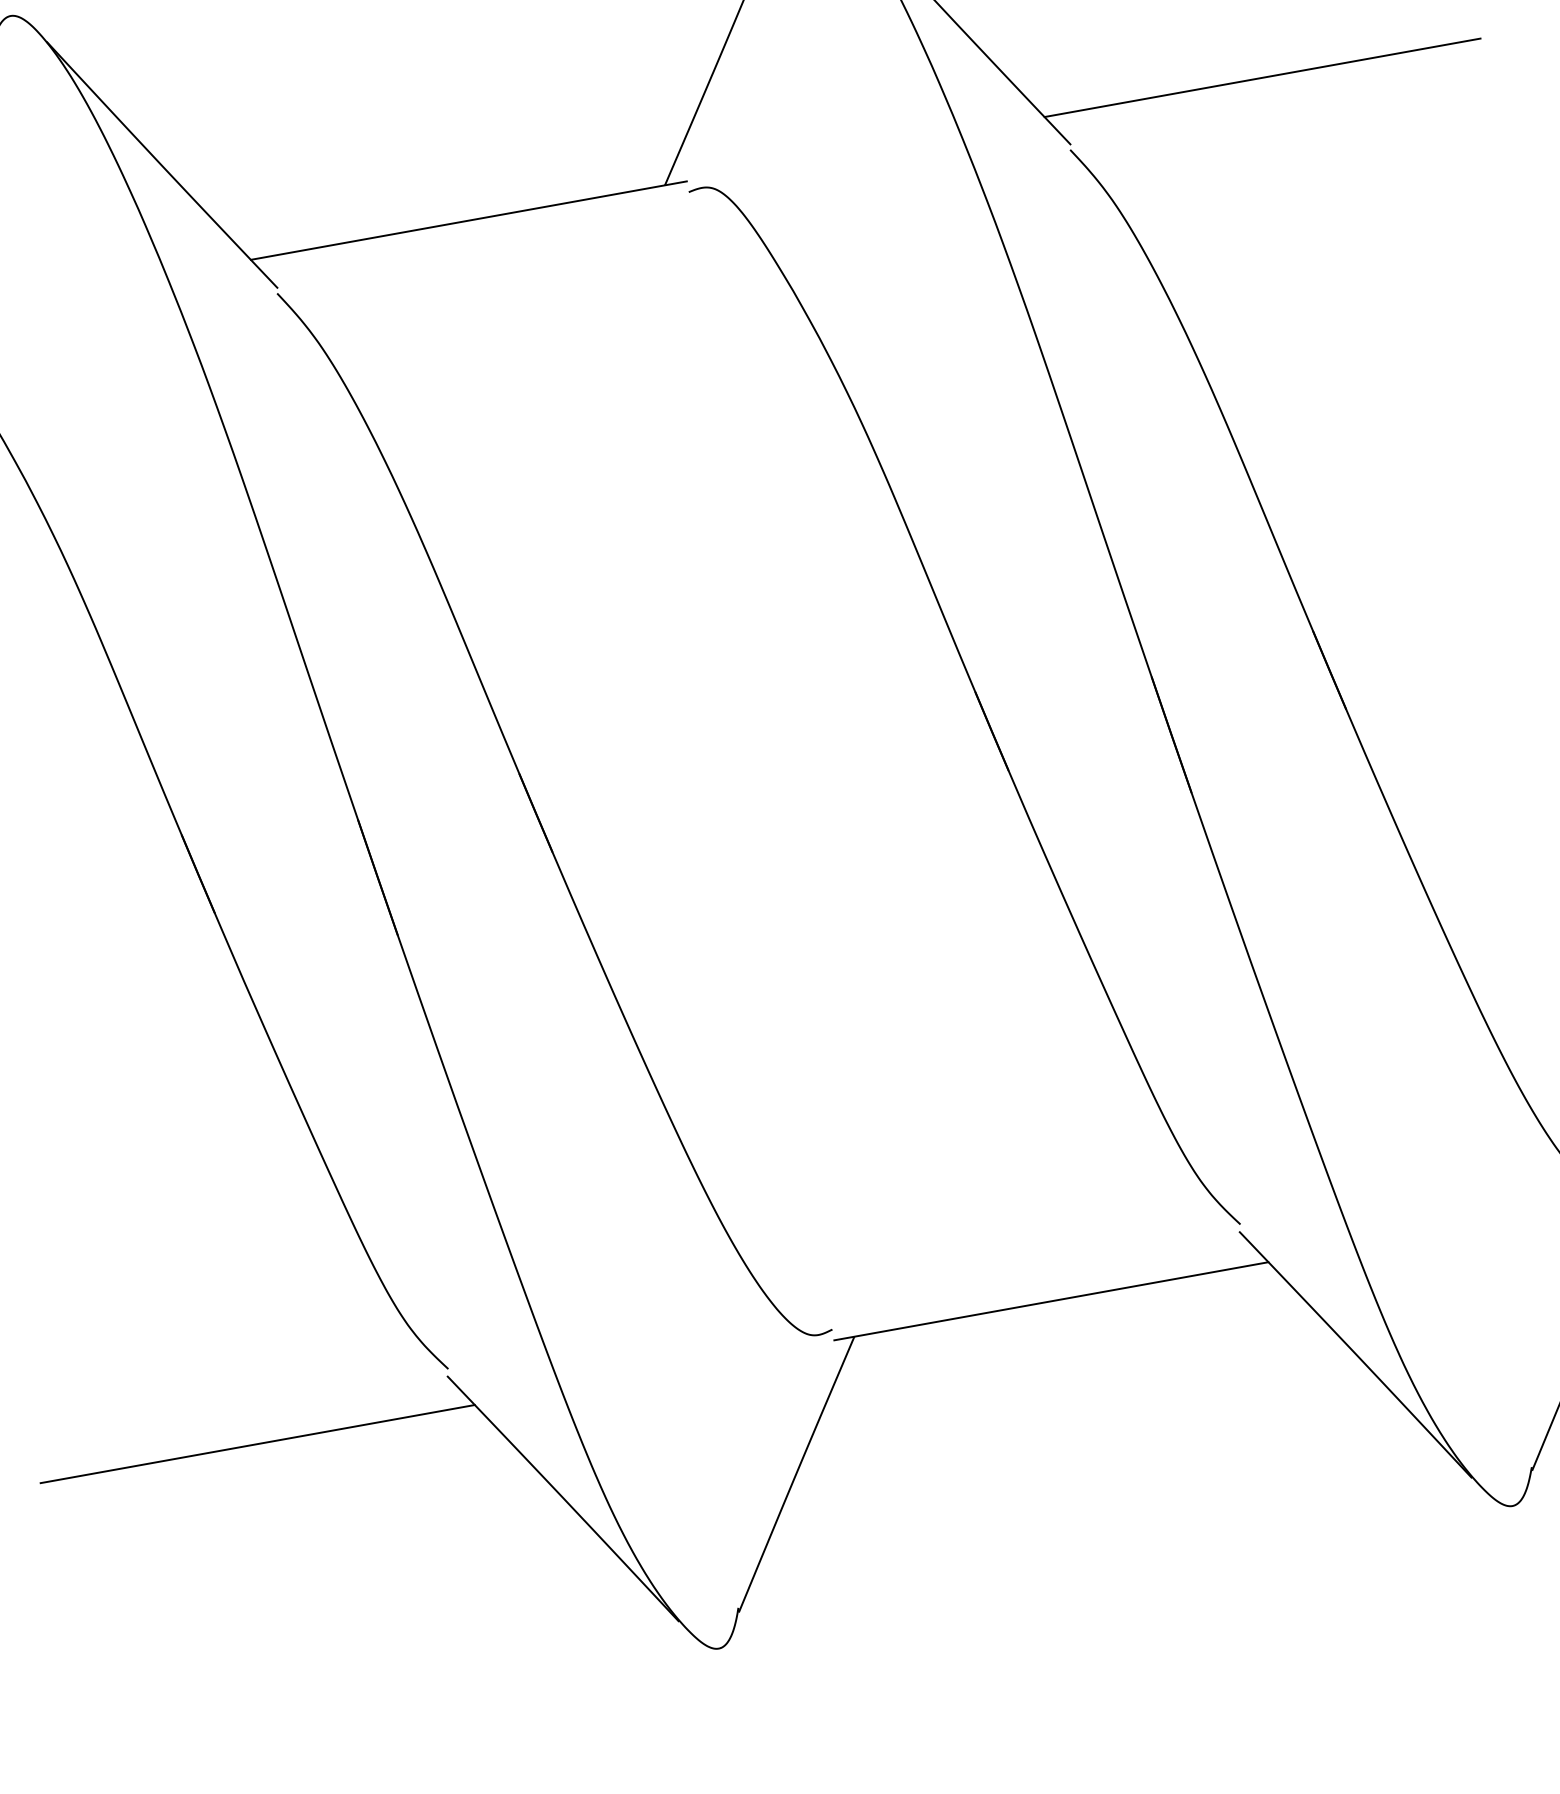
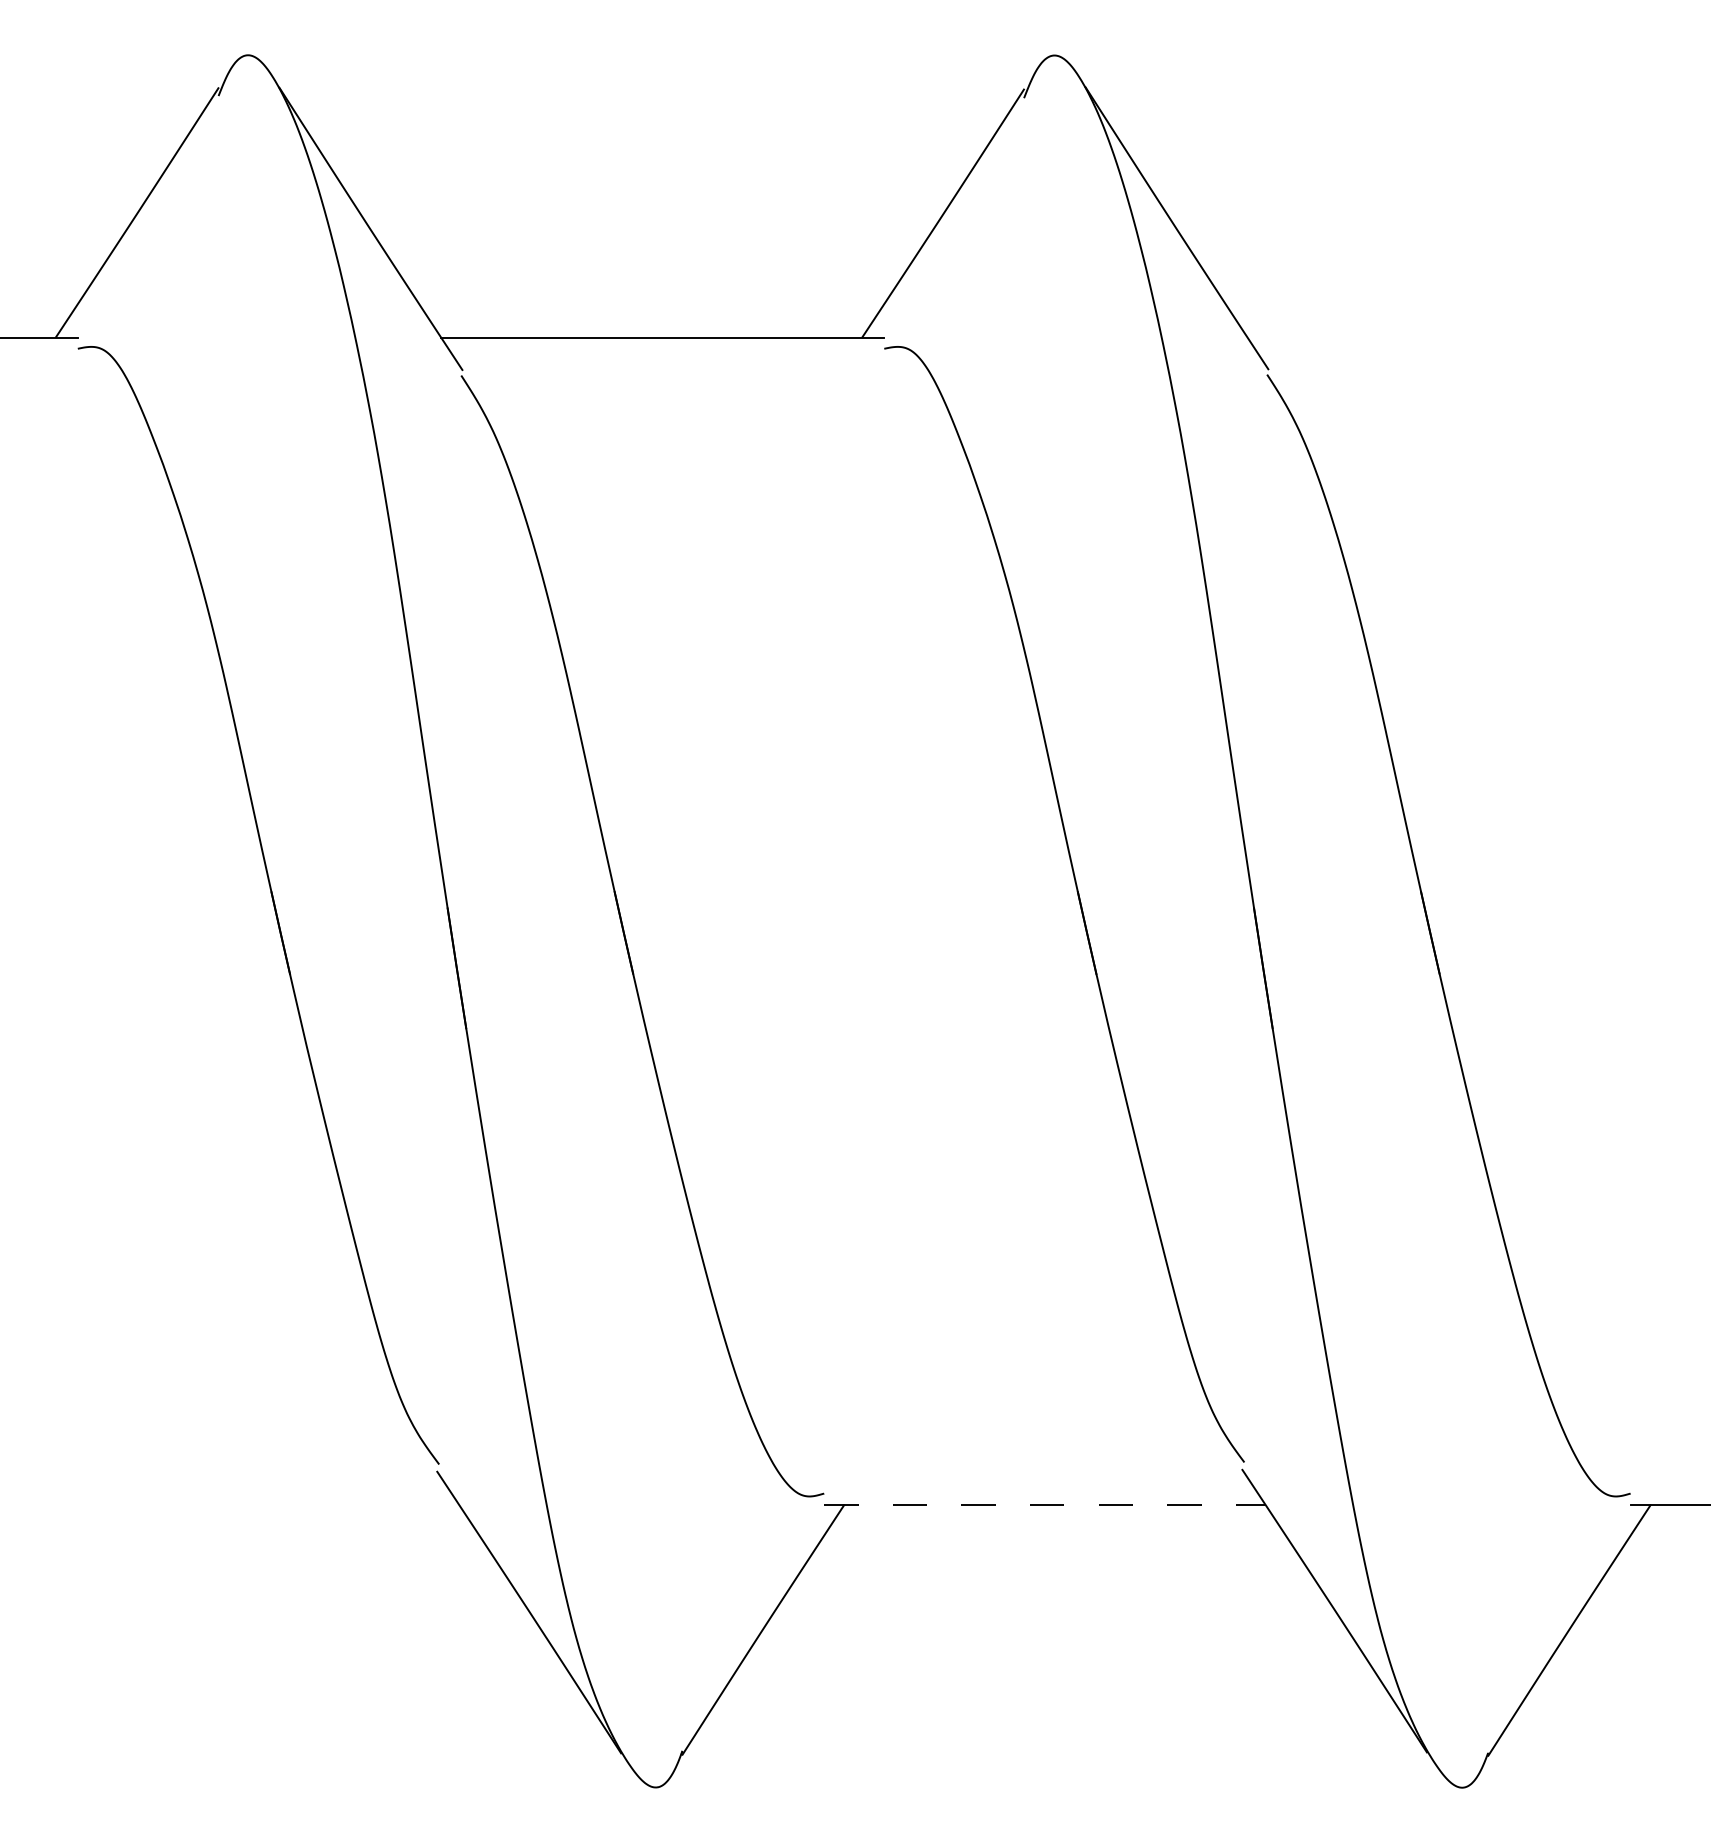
line: (1261, 77) -> (1468, 337), removed
line: (1051, 1301) -> (1044, 1504), solid -> dashed
line: (256, 1444) -> (237, 1504), removed

